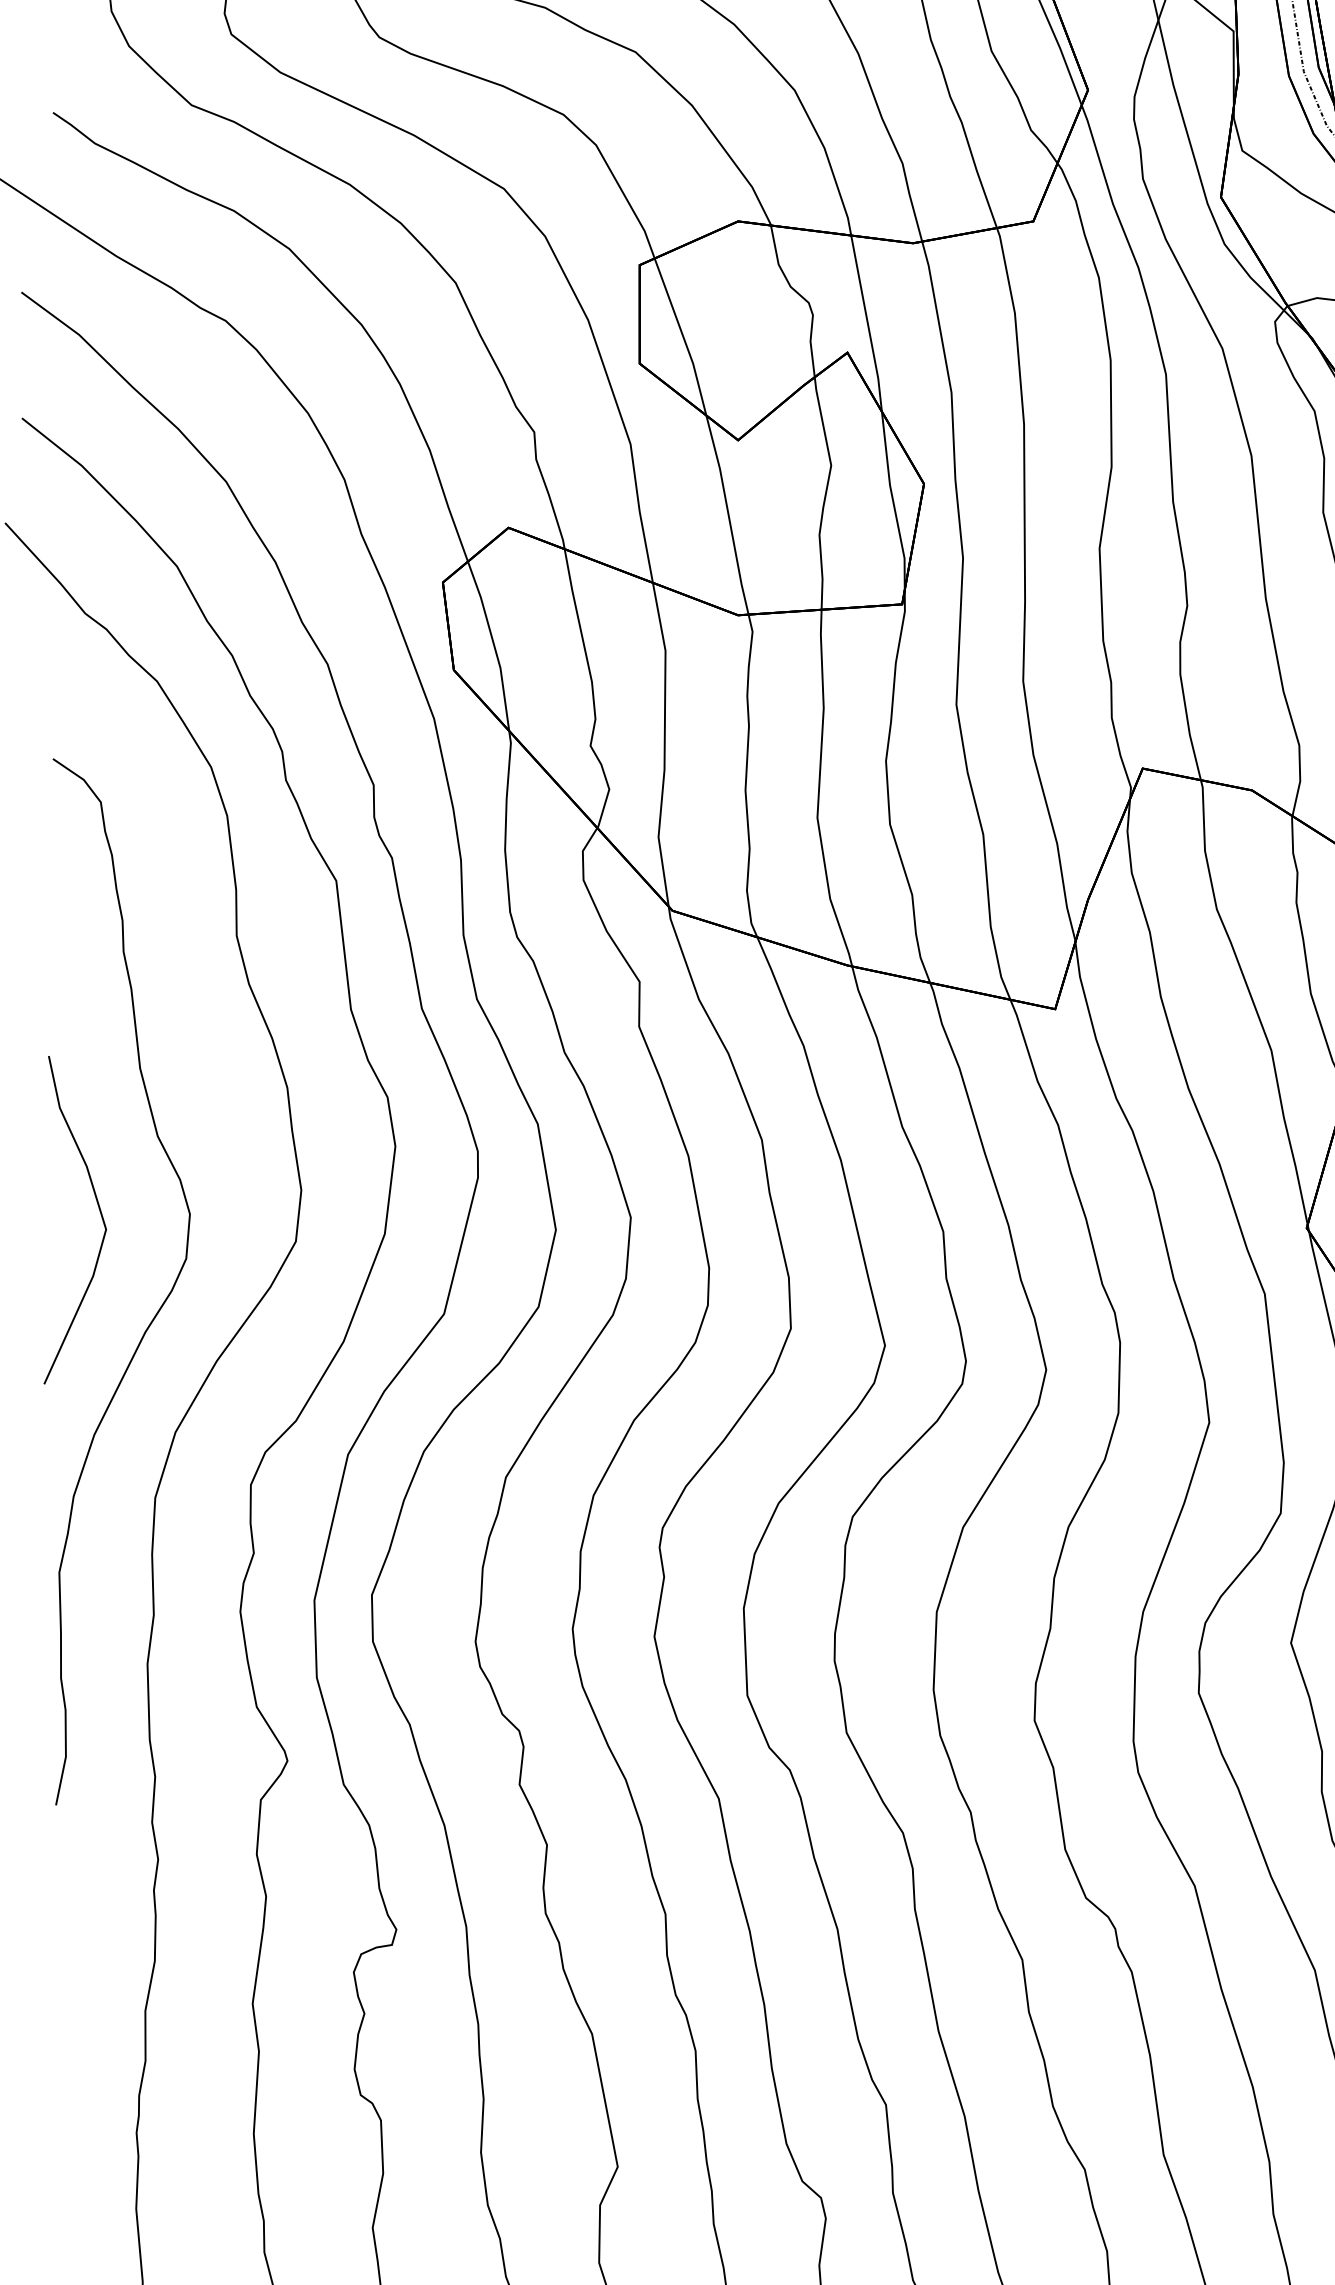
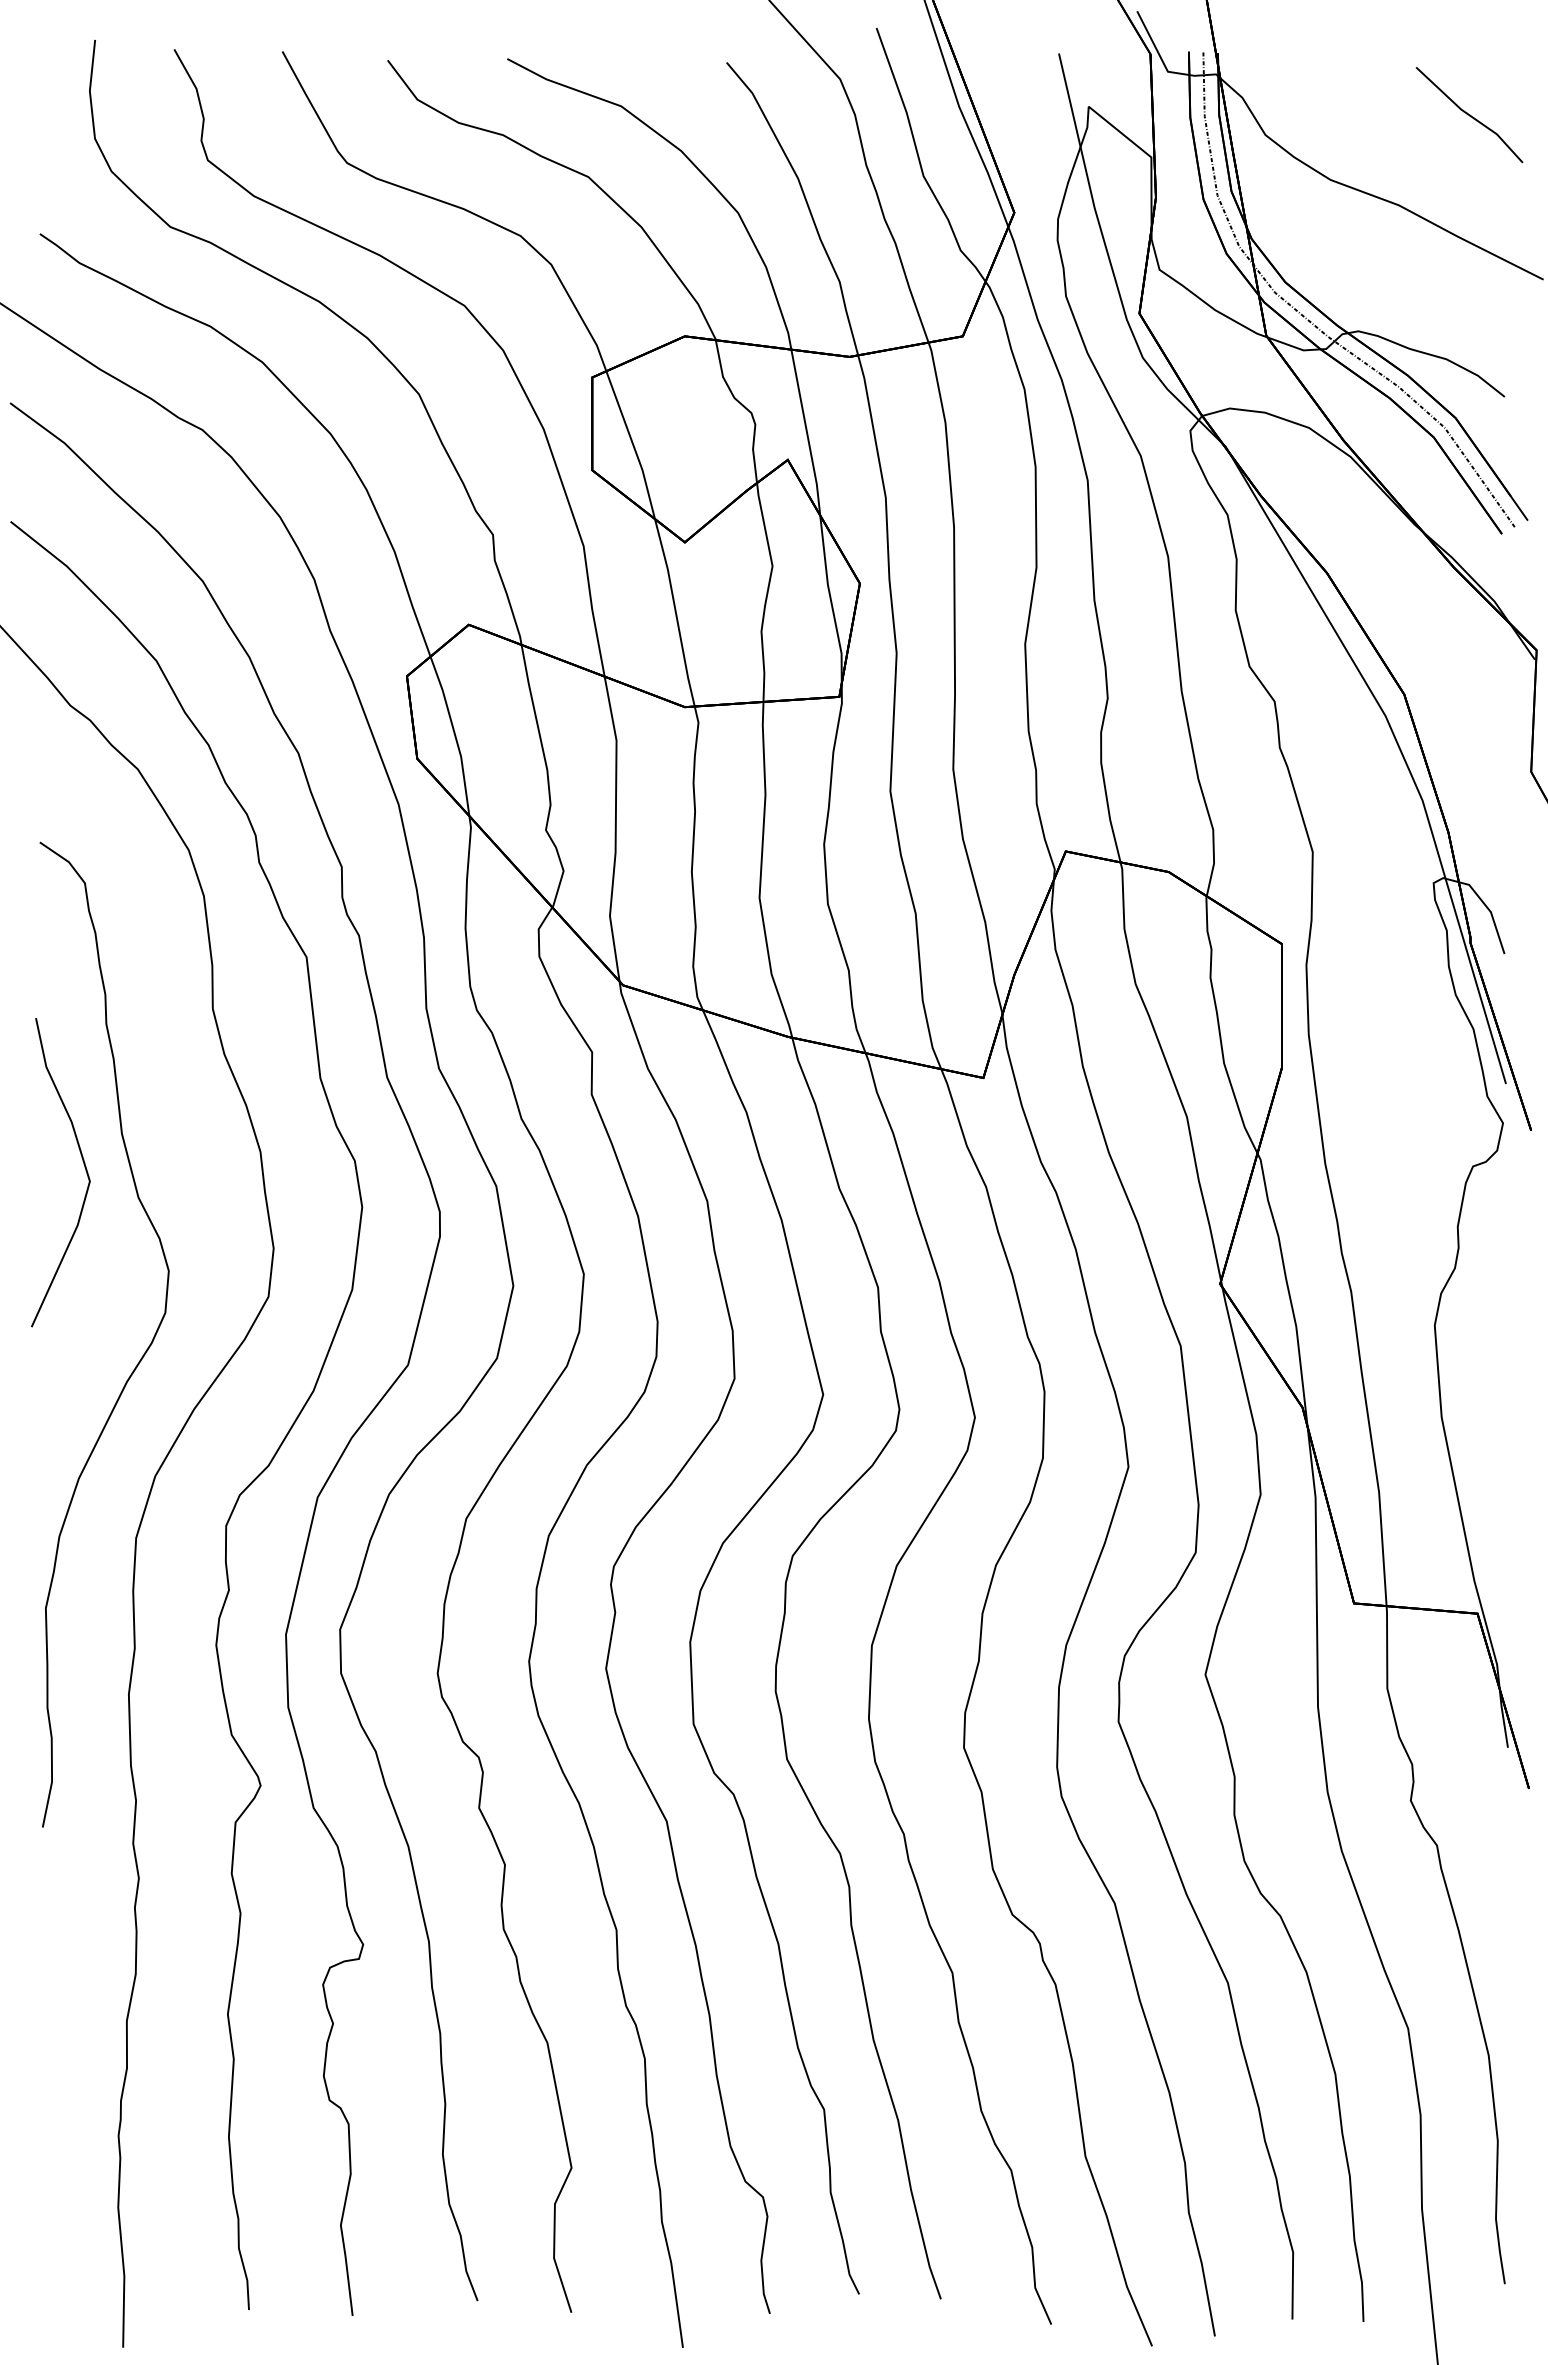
part: (99, 1211) -> (83, 1164), moved

